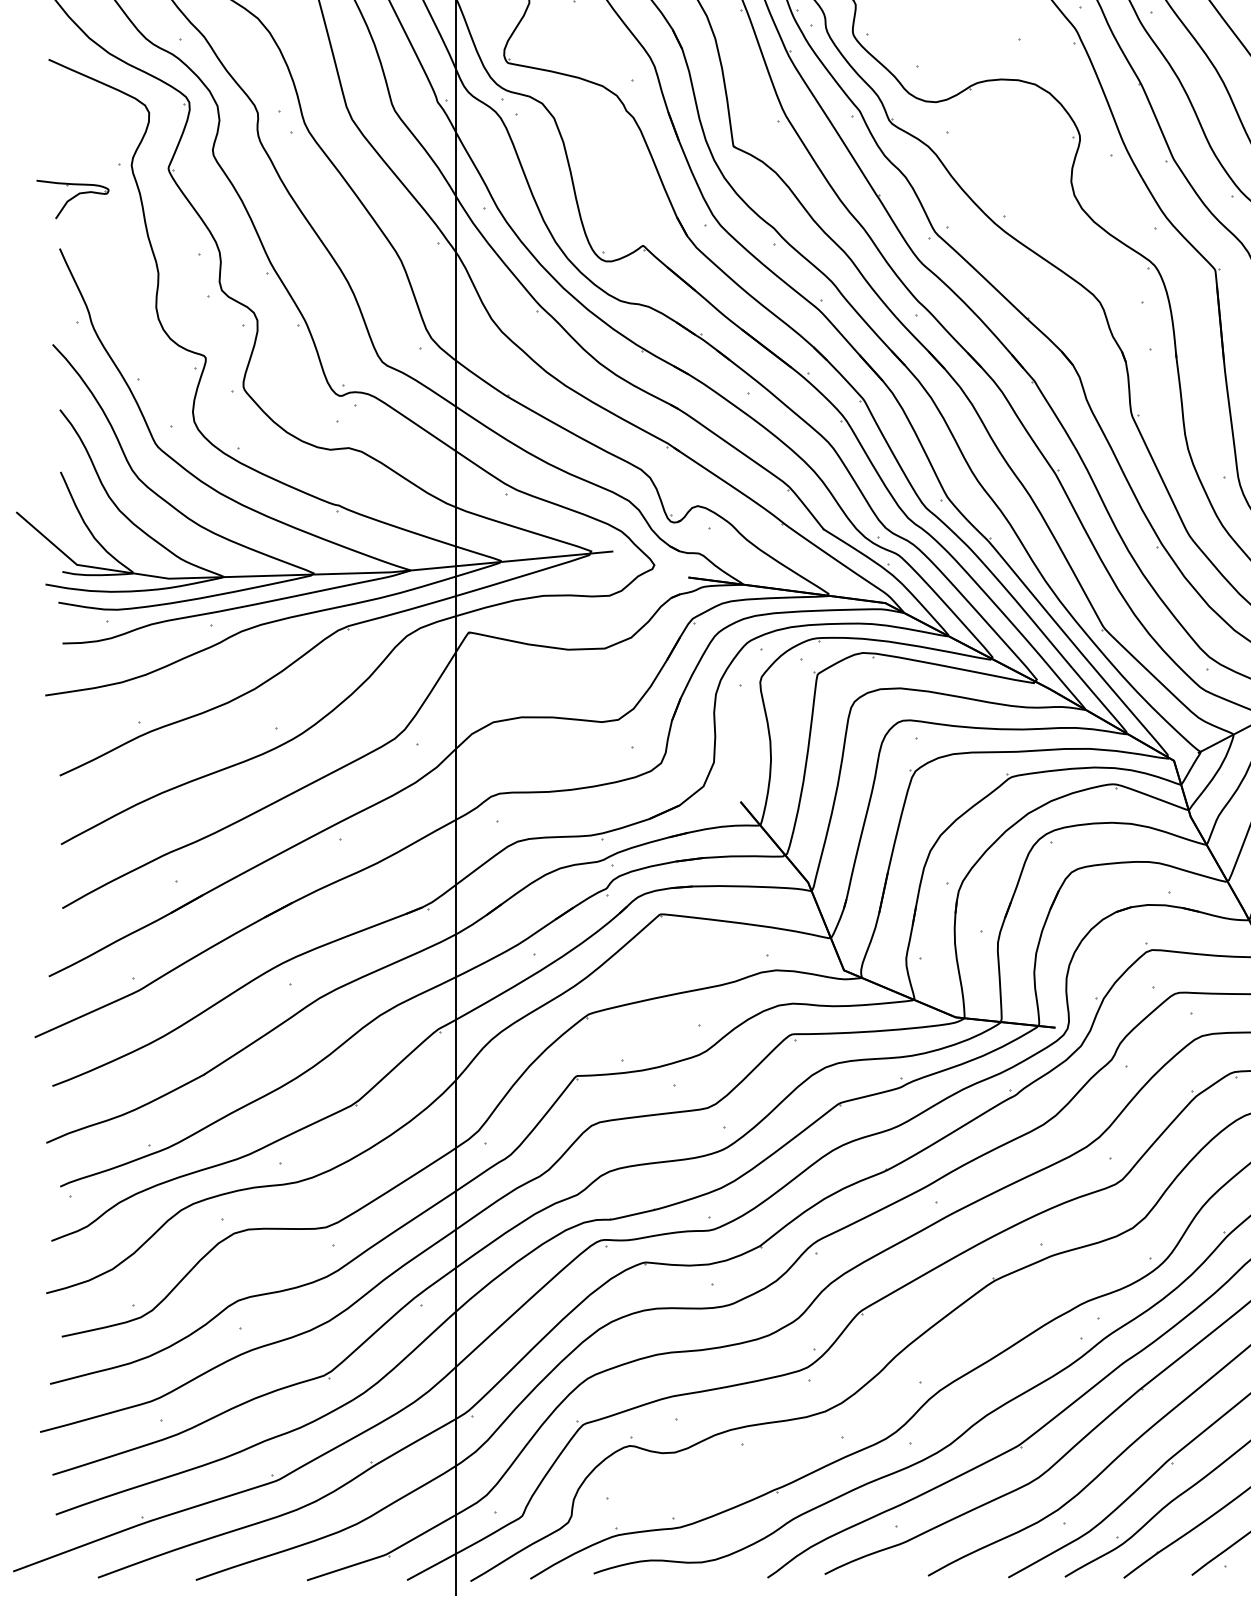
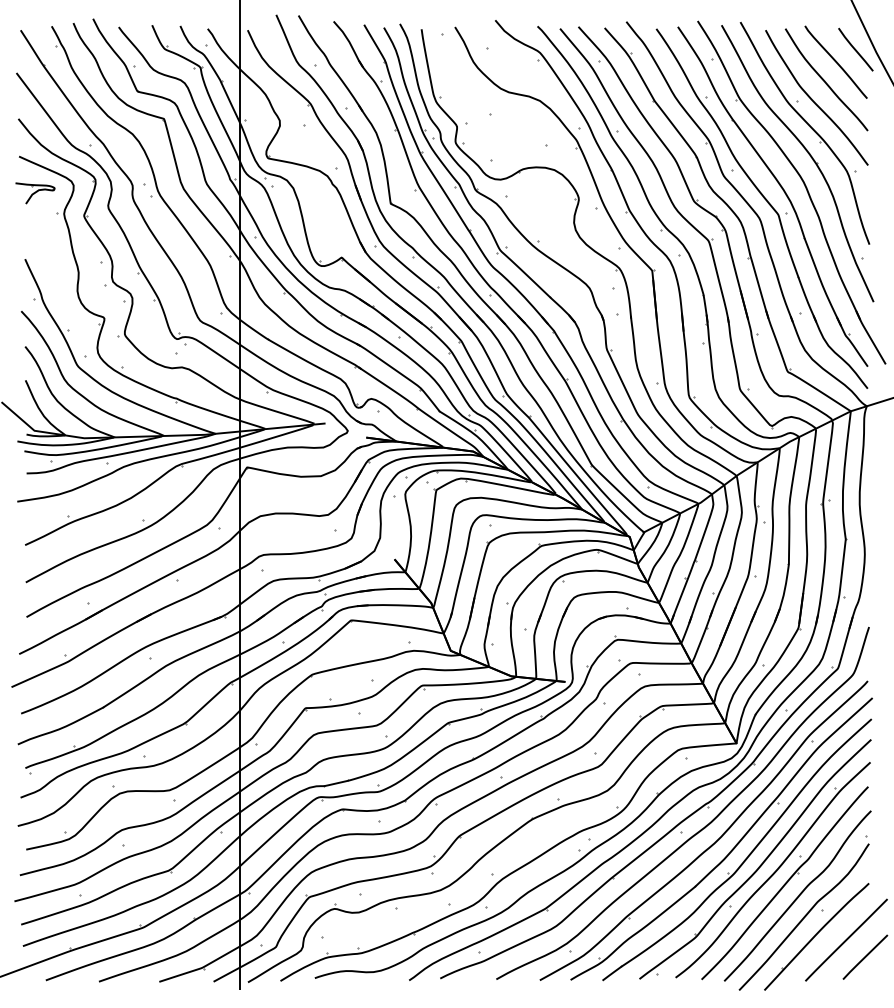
part: (73, 199) -> (35, 193), moved

